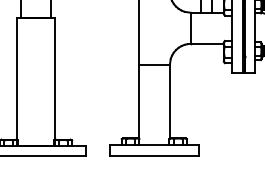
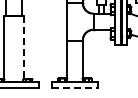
line: (54, 82) -> (23, 49), solid -> dashed
line: (155, 155) -> (75, 87), solid -> dashed

